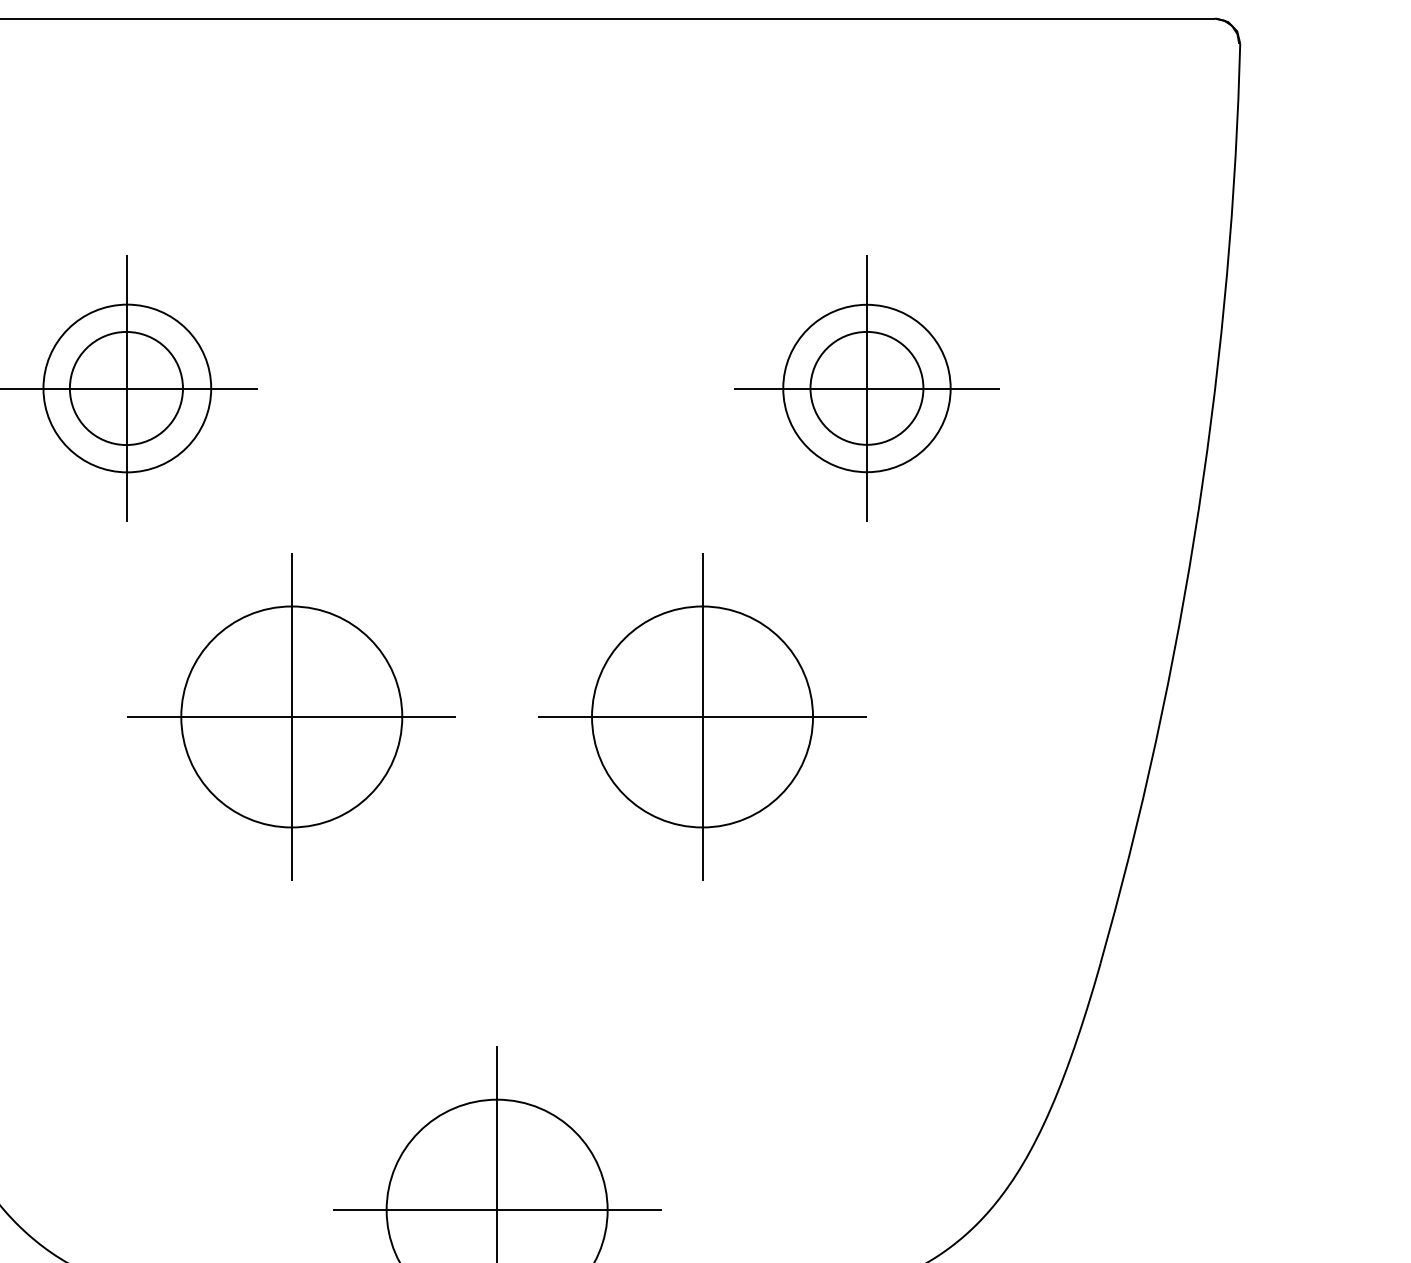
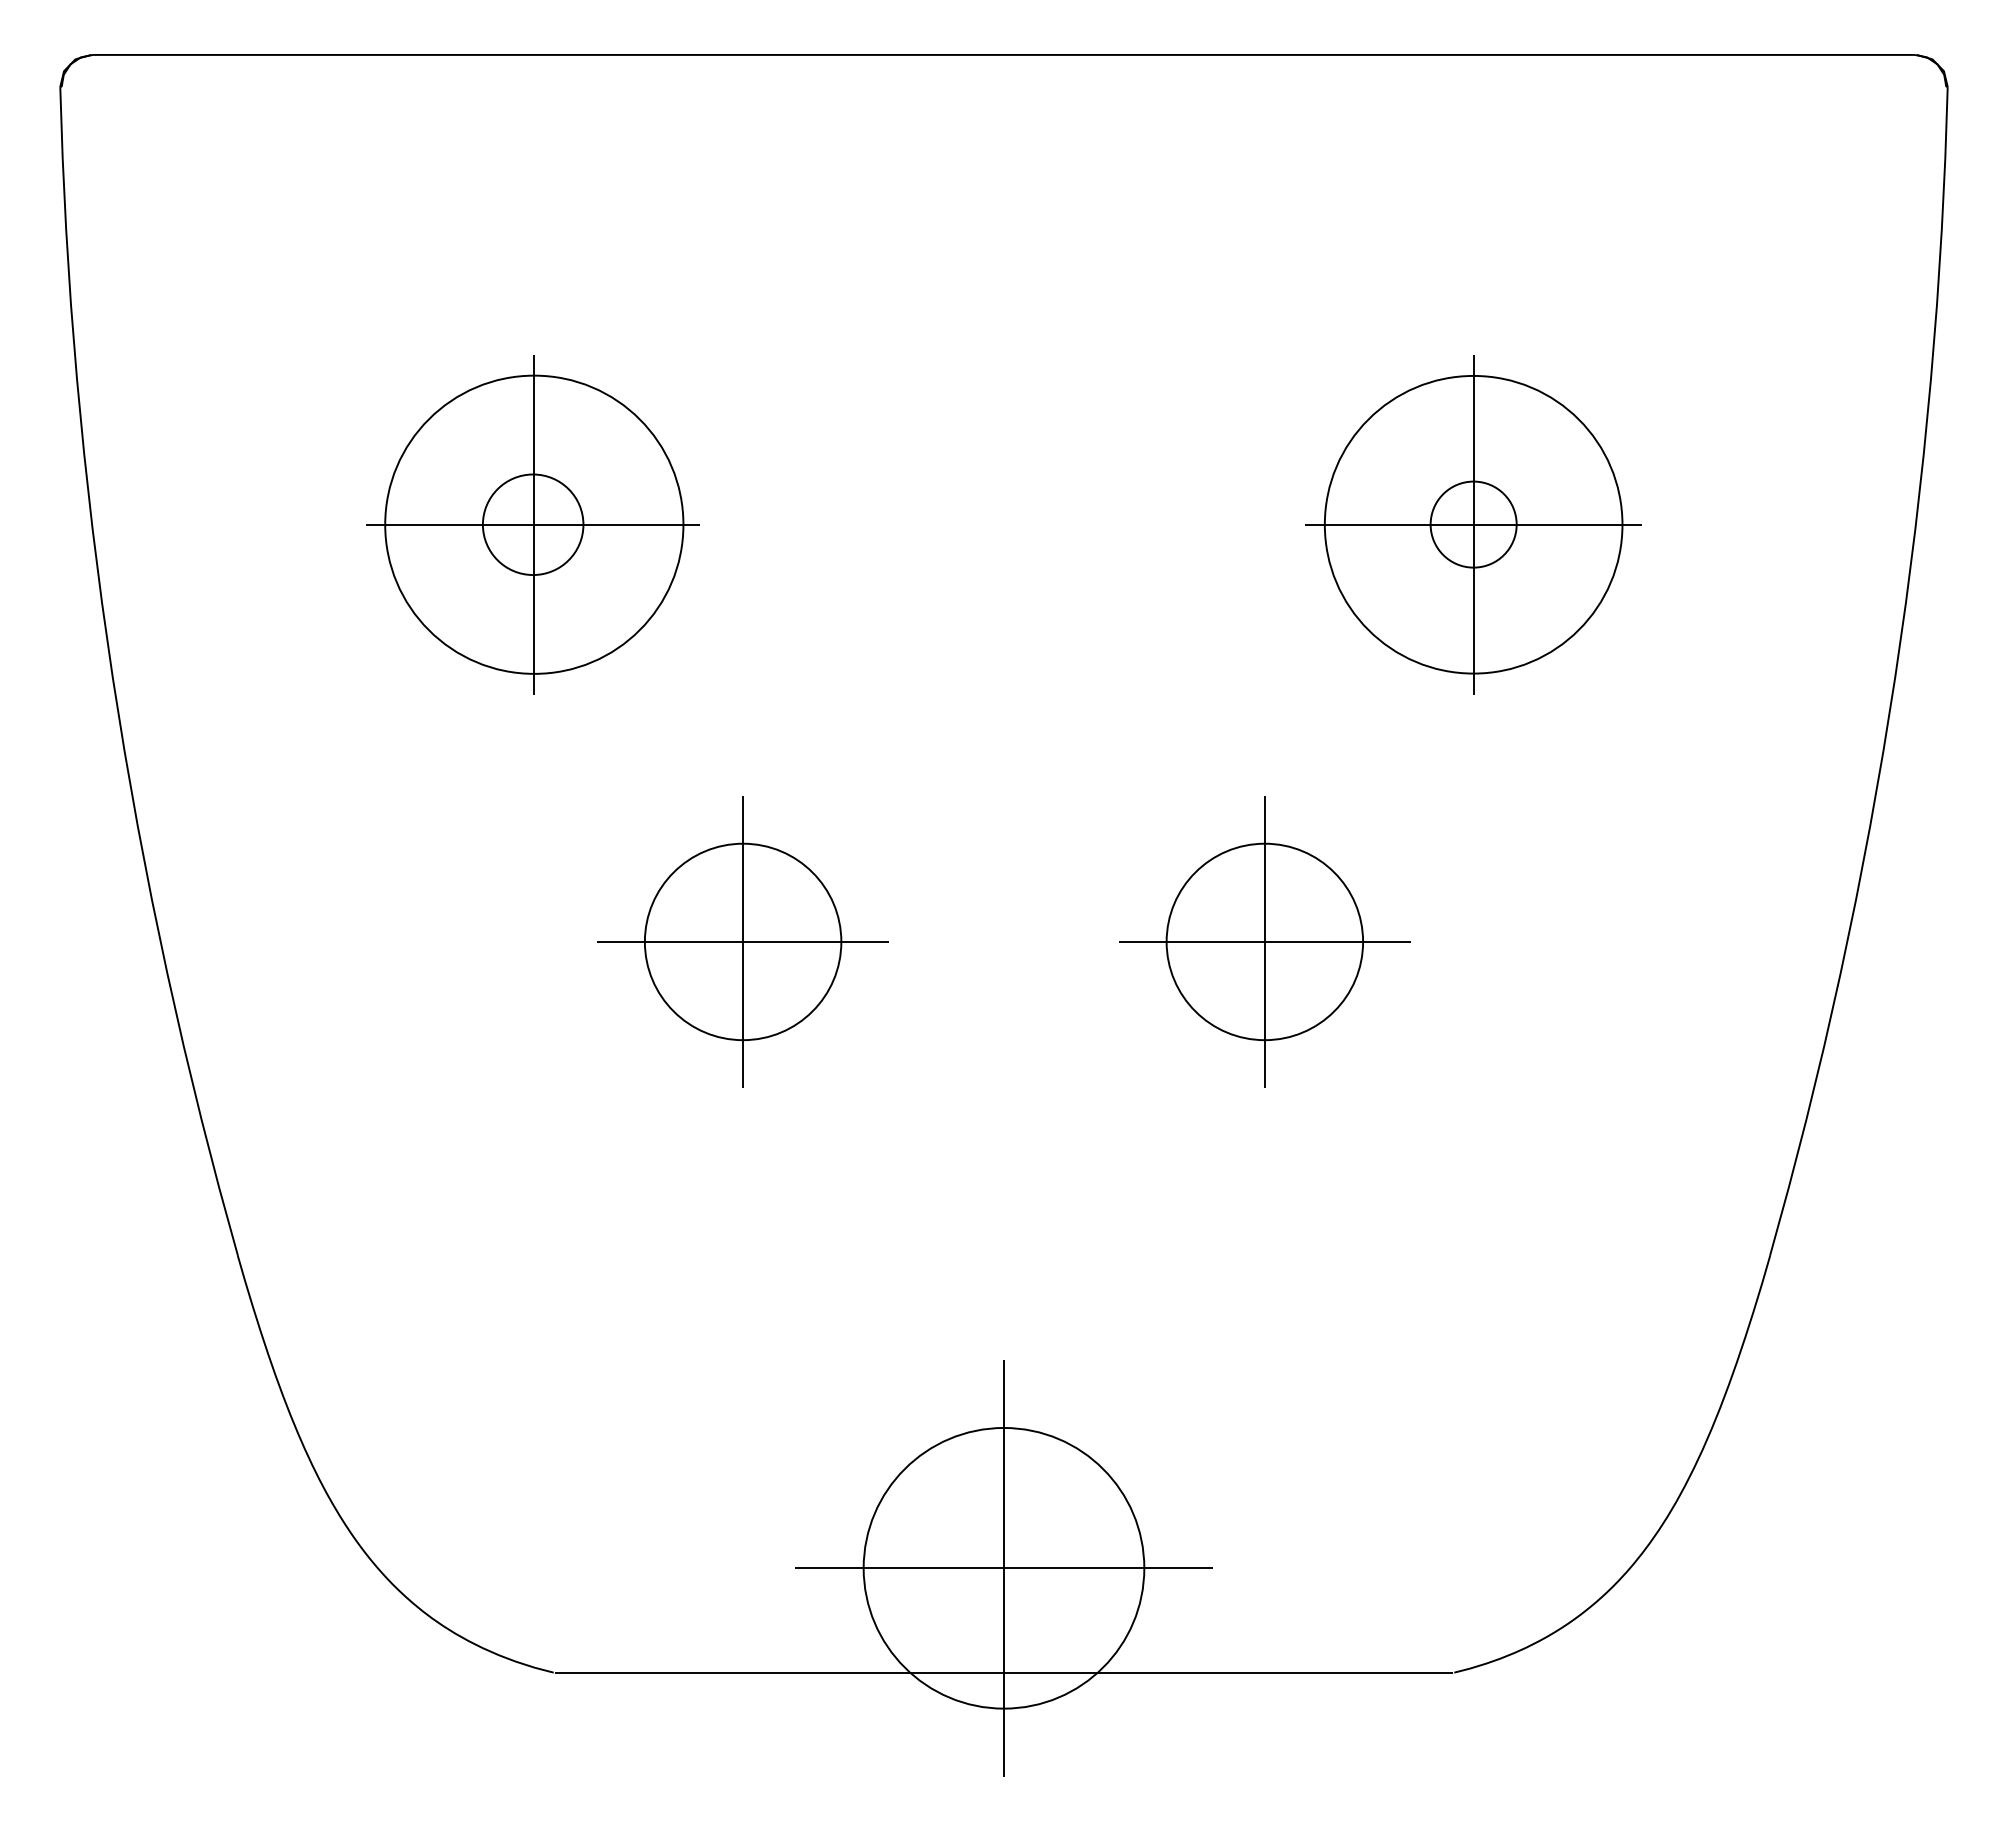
circle: (125, 388) -> (532, 524), size x0.7
circle: (126, 388) -> (533, 524), size x1.4
circle: (866, 388) -> (1473, 524), size x0.6
circle: (866, 388) -> (1473, 524), size x1.4
part: (291, 716) -> (742, 941), size x0.7
part: (702, 716) -> (1264, 941), size x0.7

